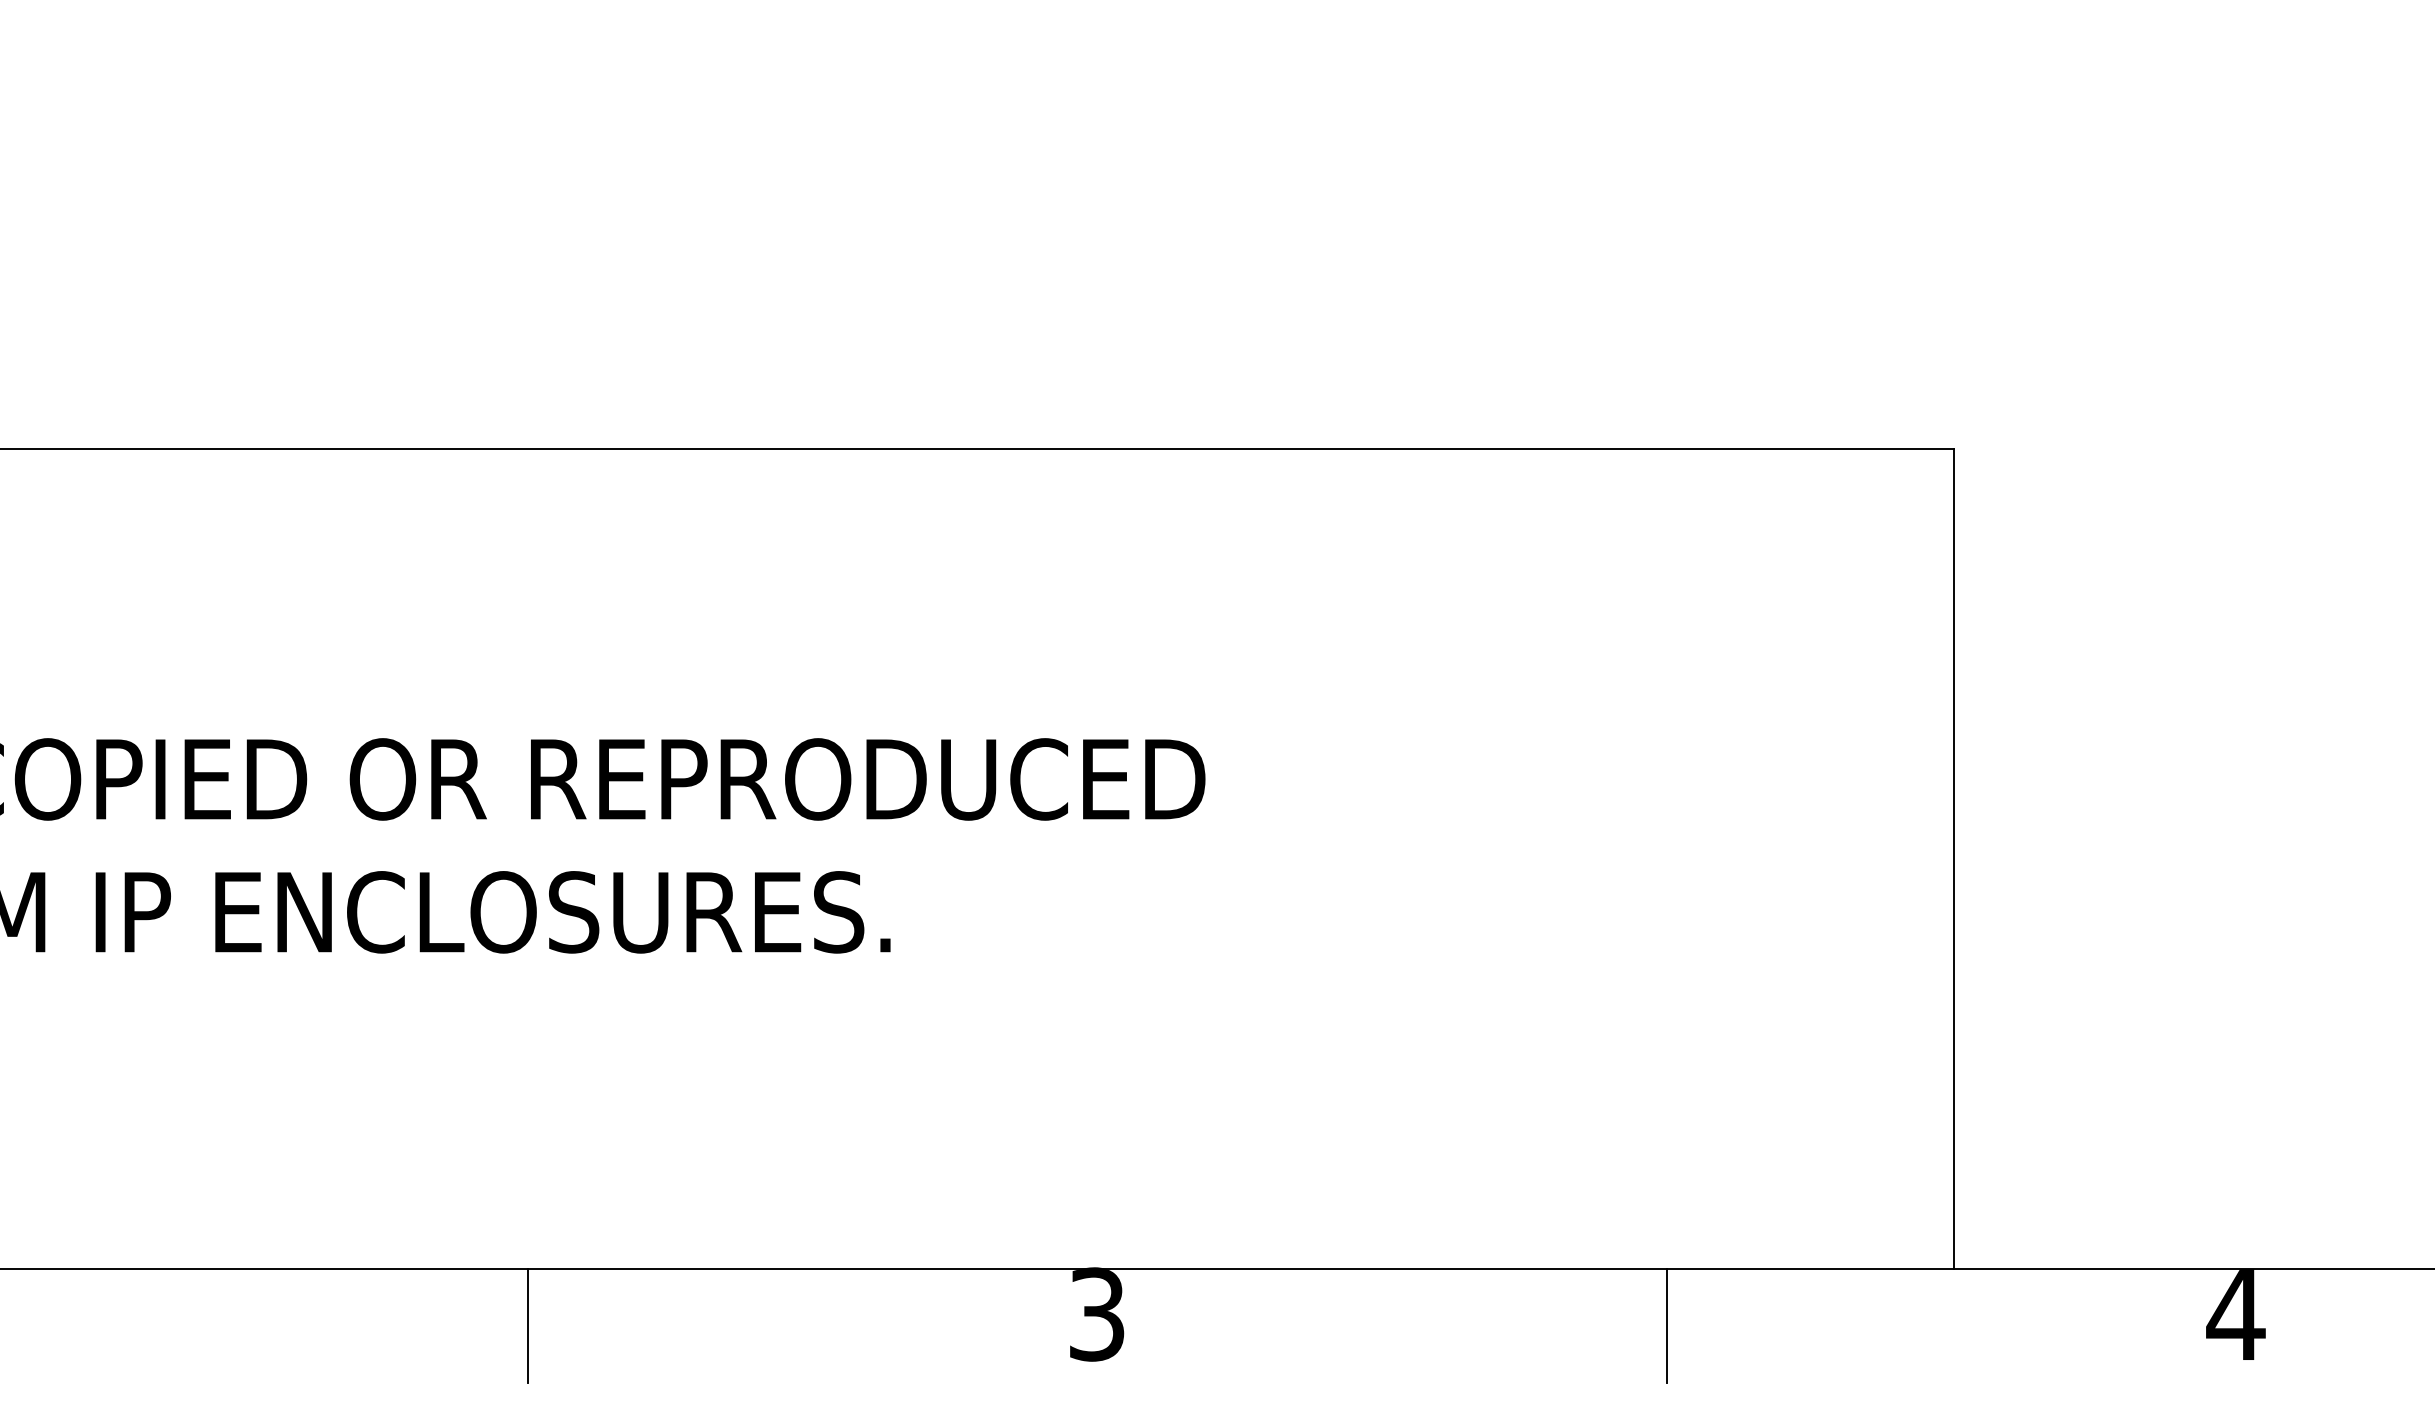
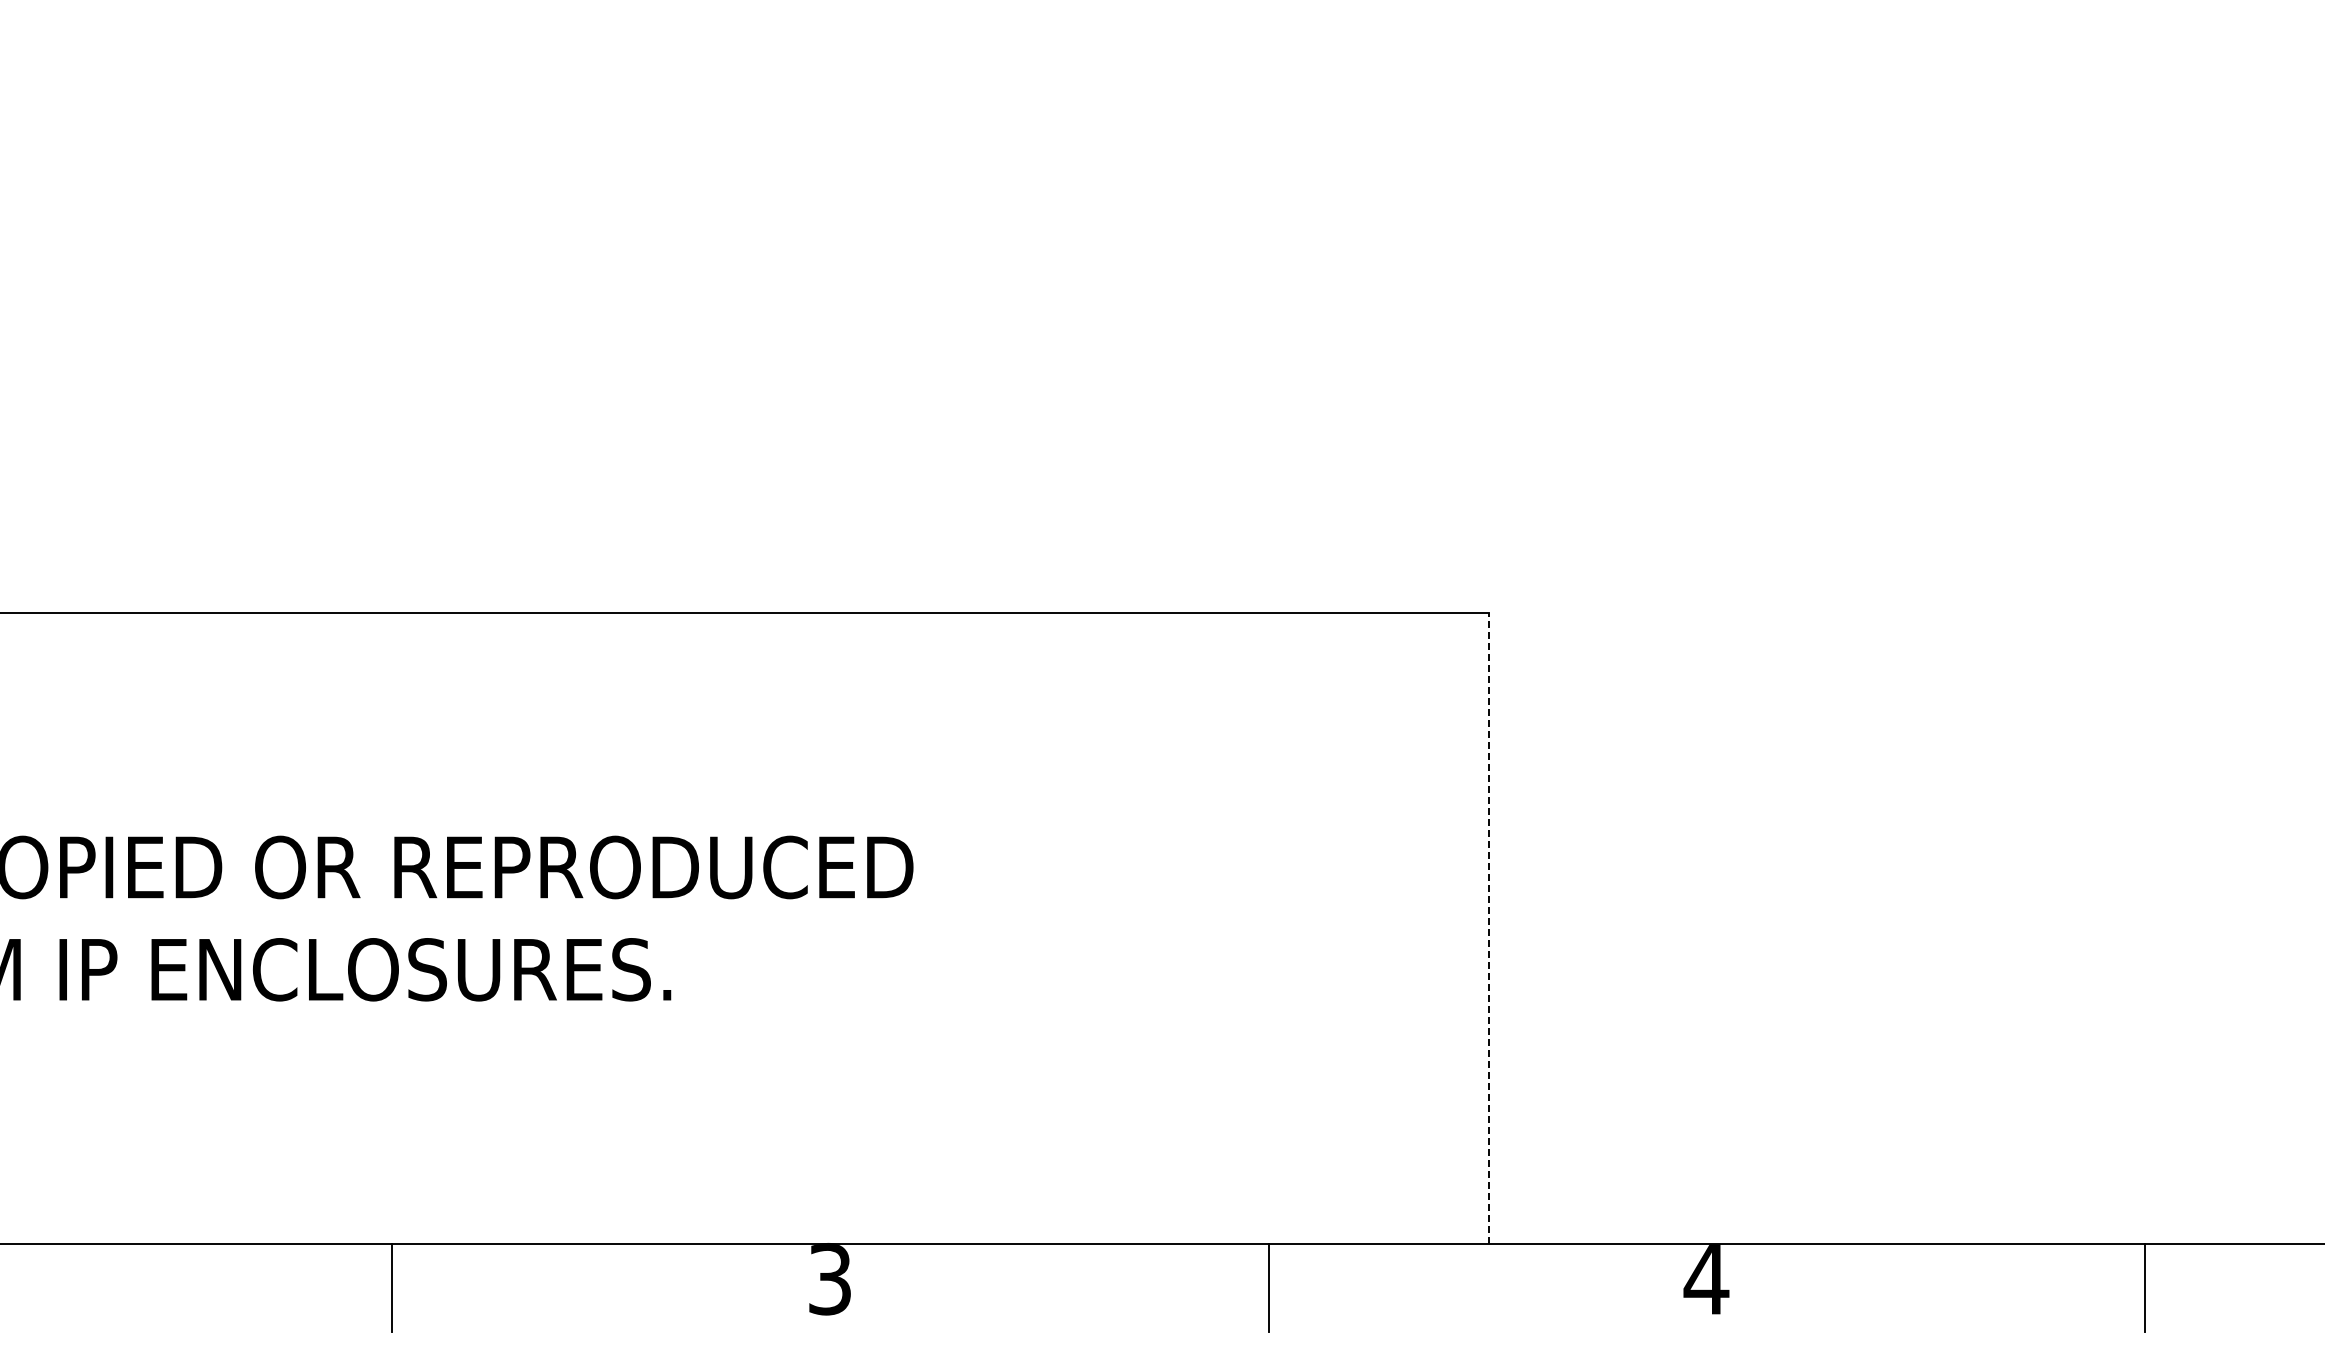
line: (1953, 858) -> (1489, 928), solid -> dashed

